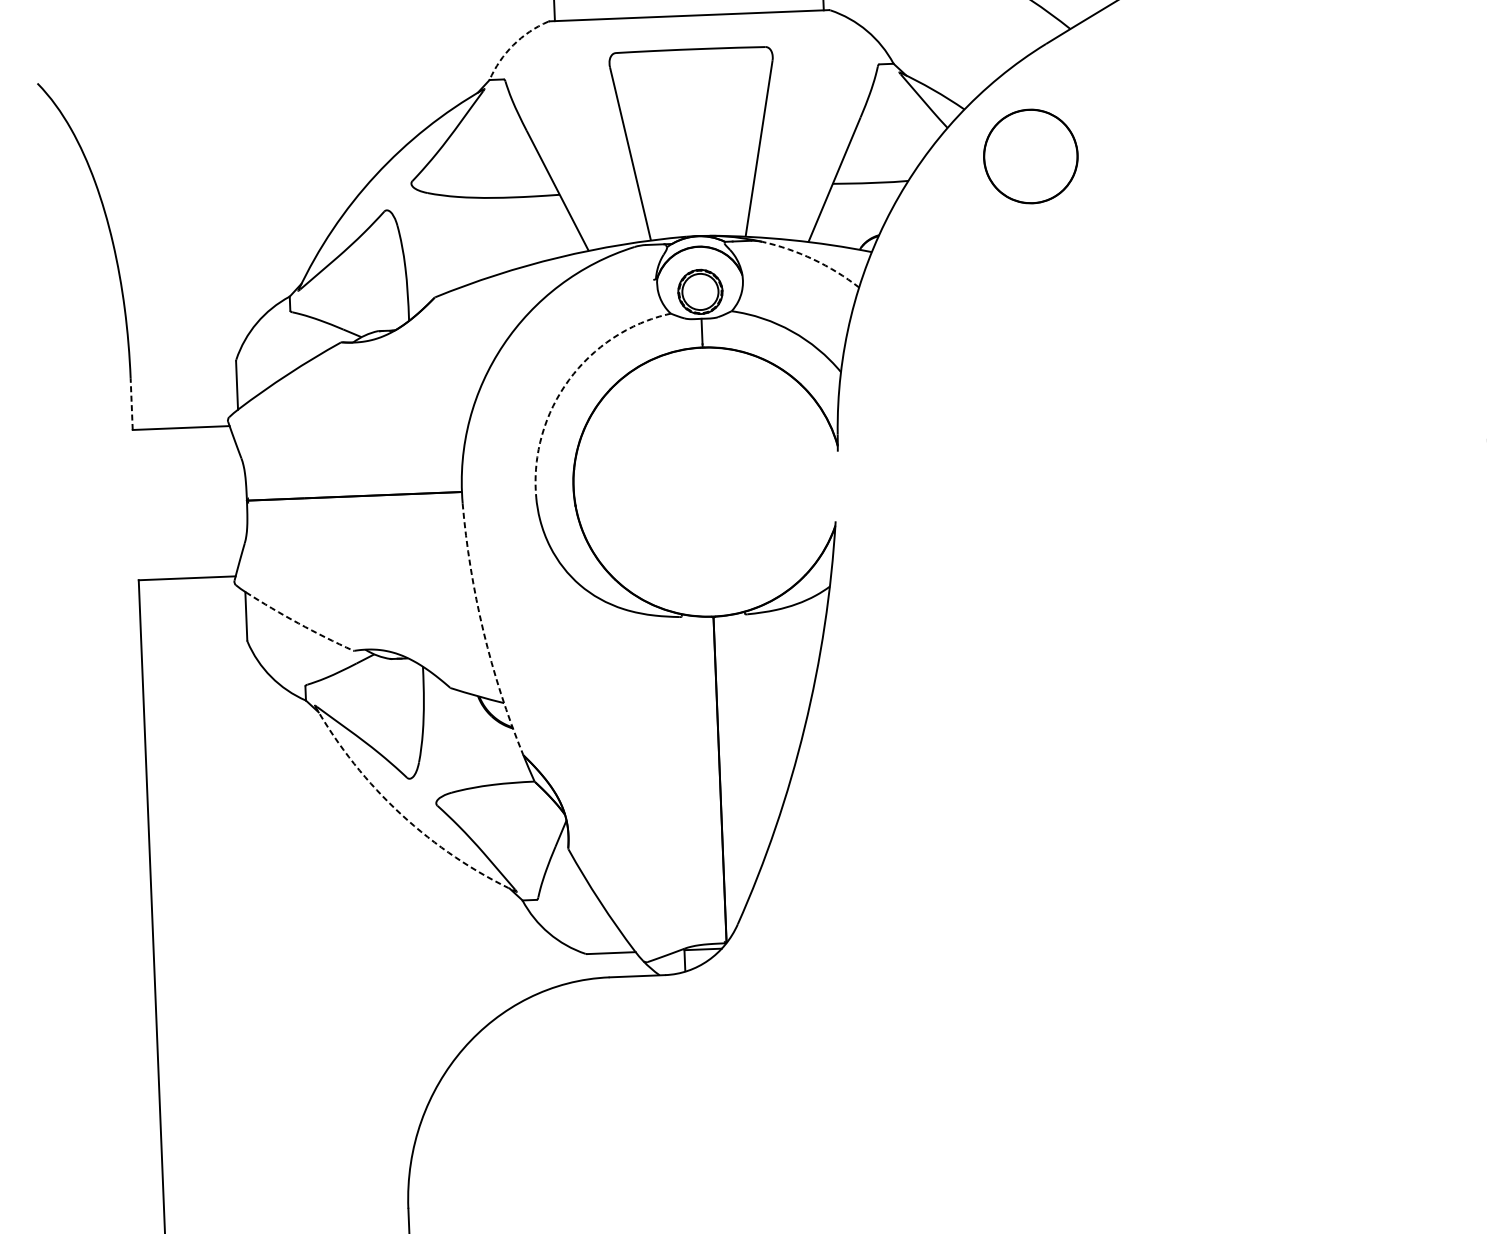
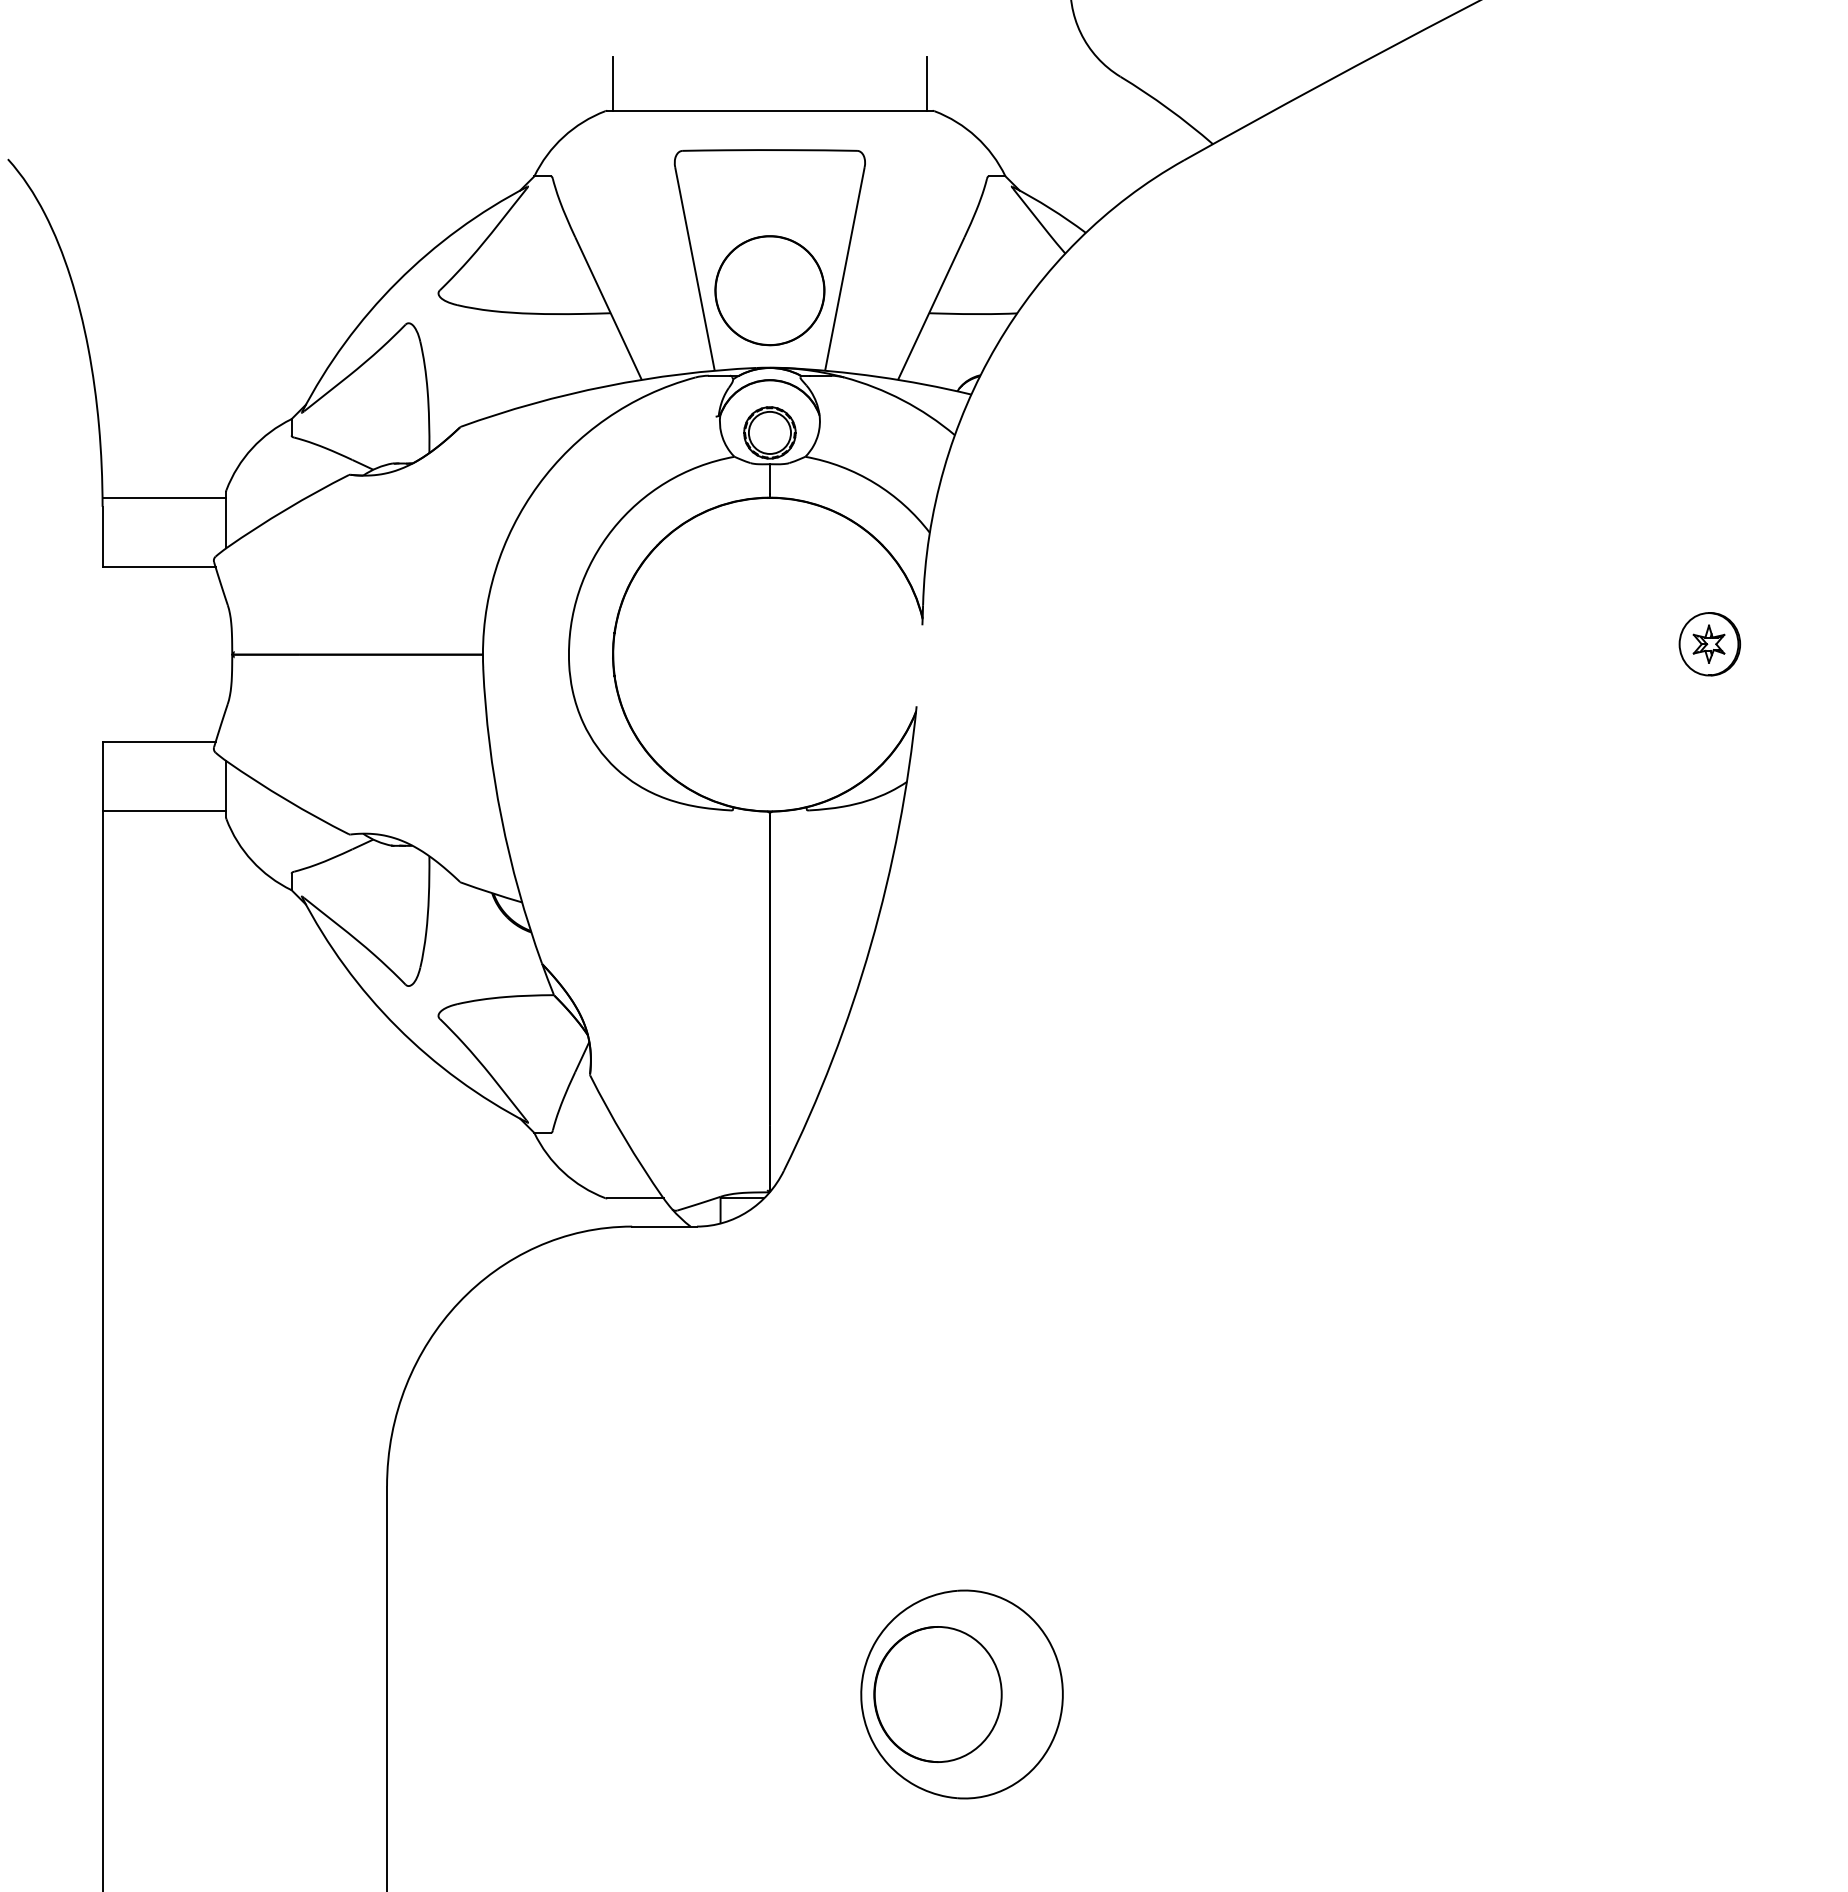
arc: (513, 44) -> (563, 136), dashed -> solid
part: (1030, 156) -> (769, 290), moved
arc: (813, 259) -> (902, 400), dashed -> solid
line: (183, 368) -> (164, 497), added
arc: (568, 380) -> (612, 529), dashed -> solid
line: (131, 403) -> (102, 536), dashed -> solid
arc: (298, 622) -> (286, 799), dashed -> solid
arc: (483, 631) -> (501, 818), dashed -> solid
line: (194, 637) -> (164, 811), added
arc: (401, 814) -> (397, 1027), dashed -> solid

